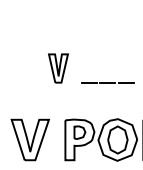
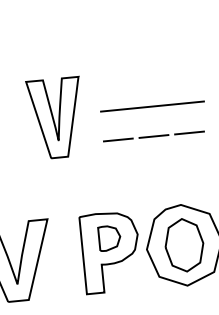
line: (108, 67) -> (152, 106), added
part: (58, 68) -> (56, 118), size x1.43

